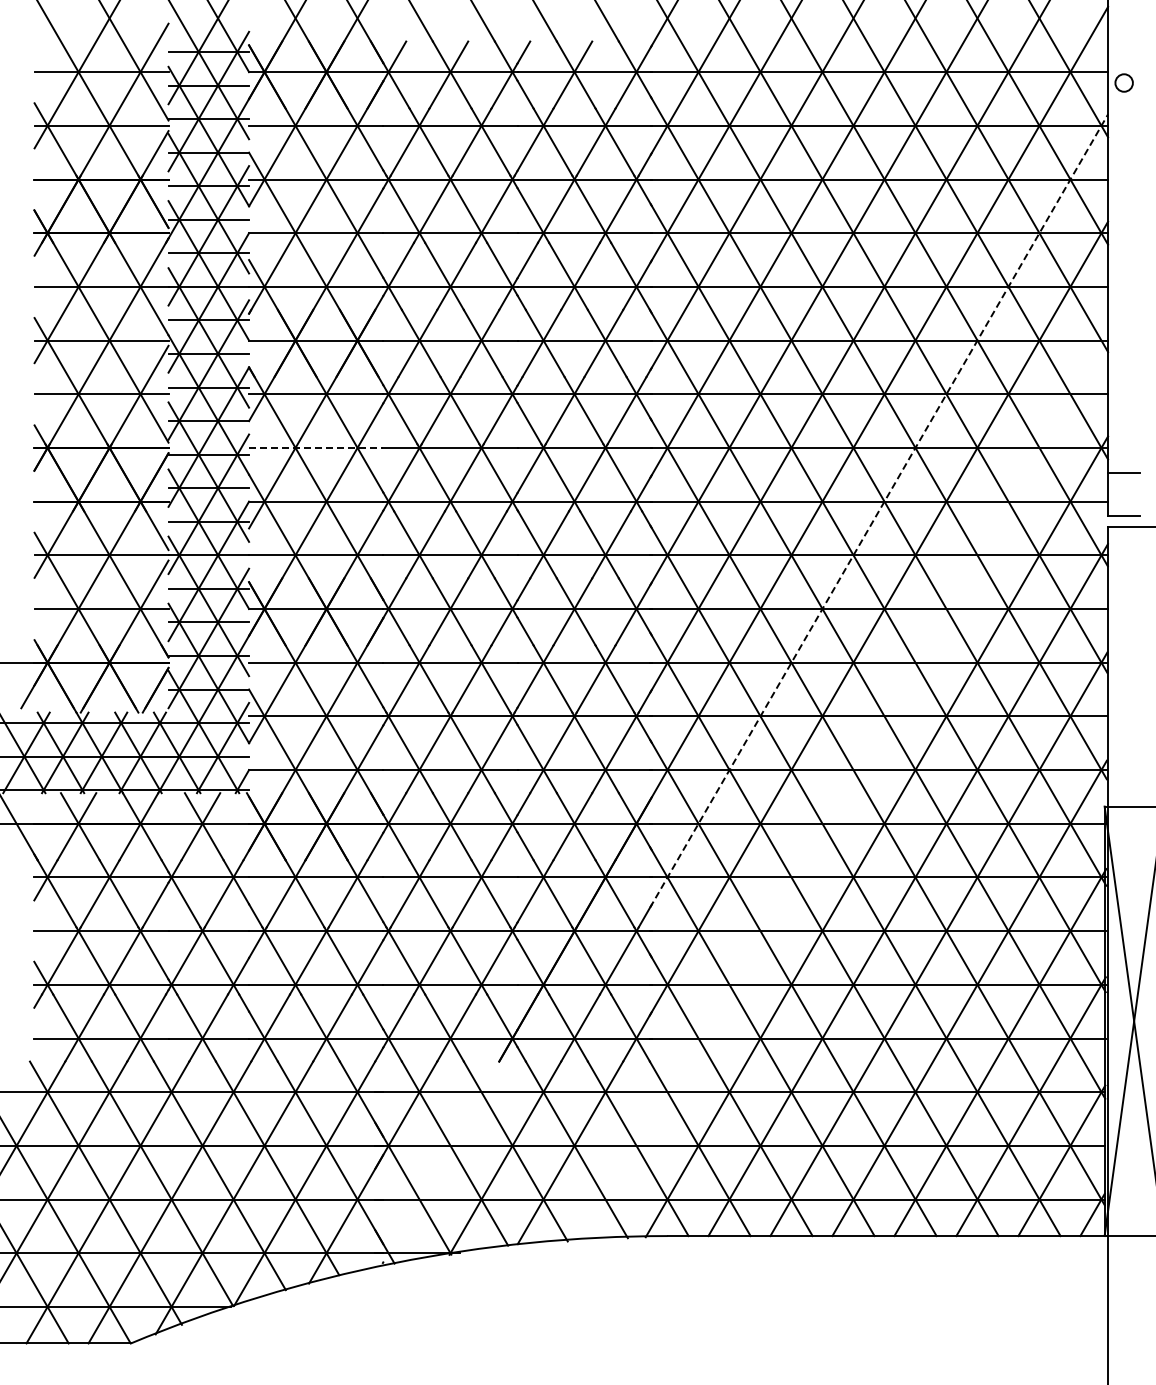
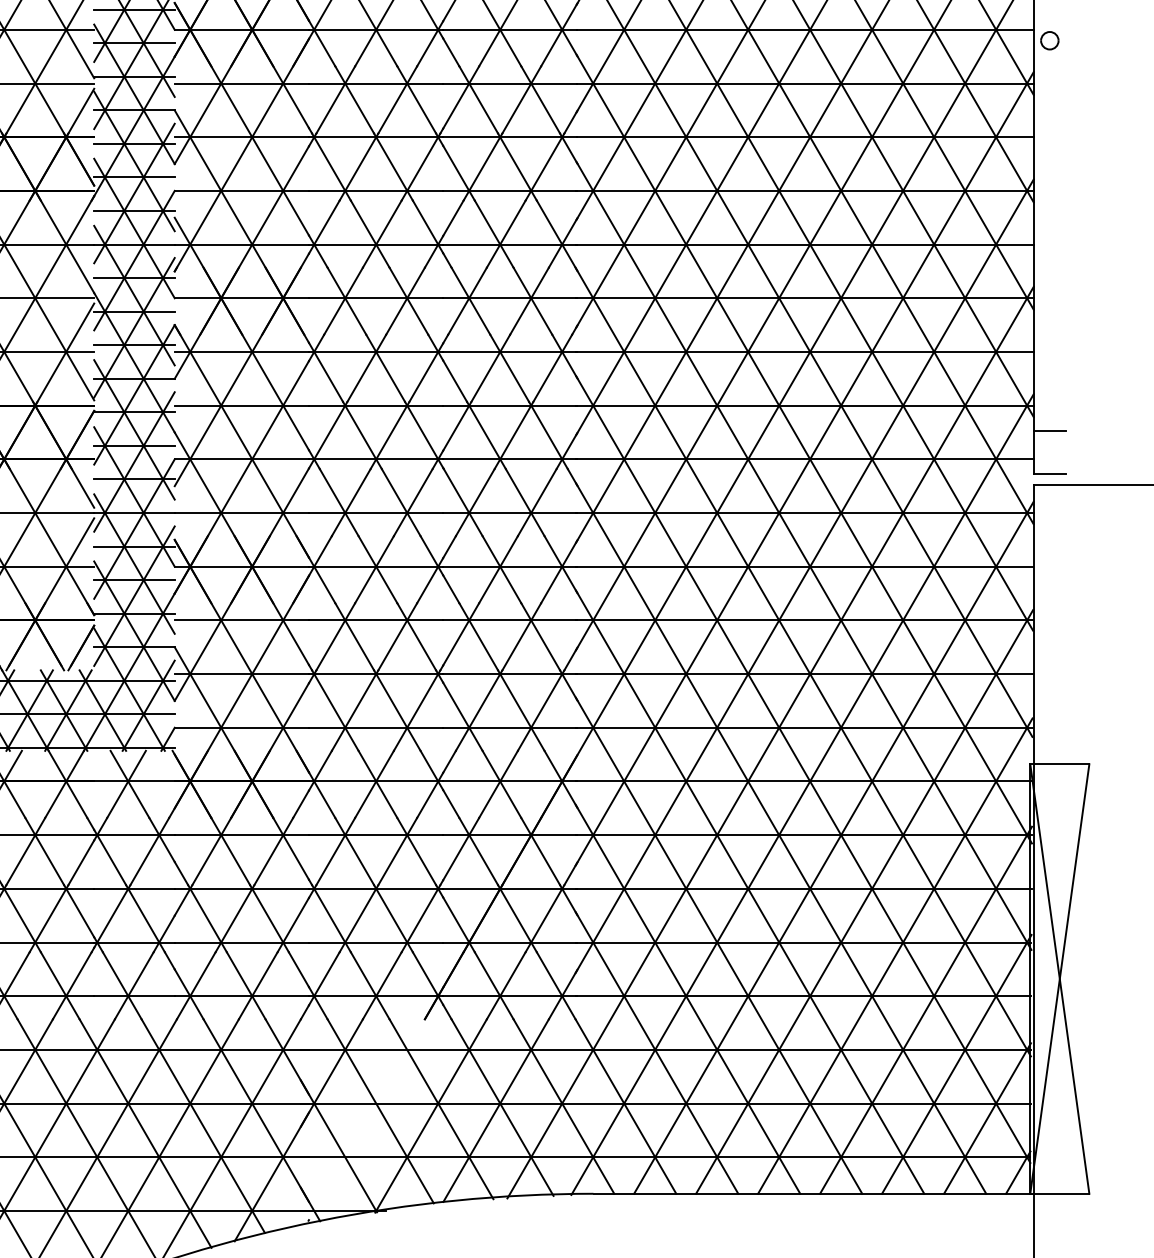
line: (316, 447) -> (242, 405), dashed -> solid
line: (879, 510) -> (805, 468), dashed -> solid
line: (844, 784) -> (770, 742), added

